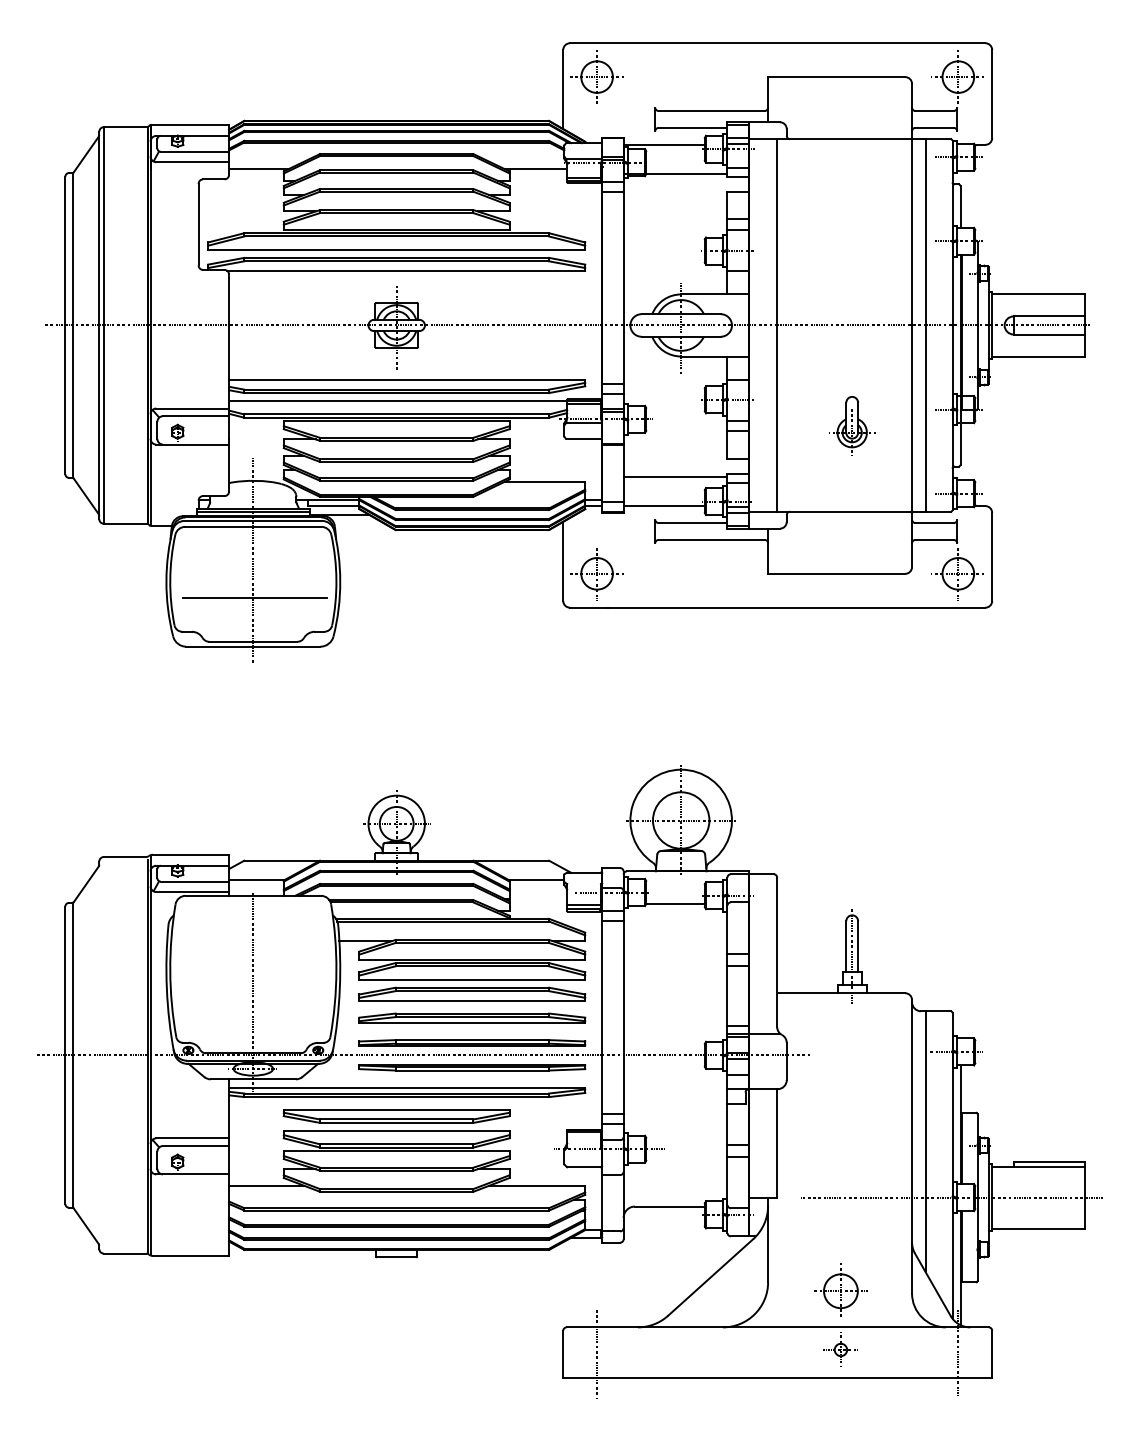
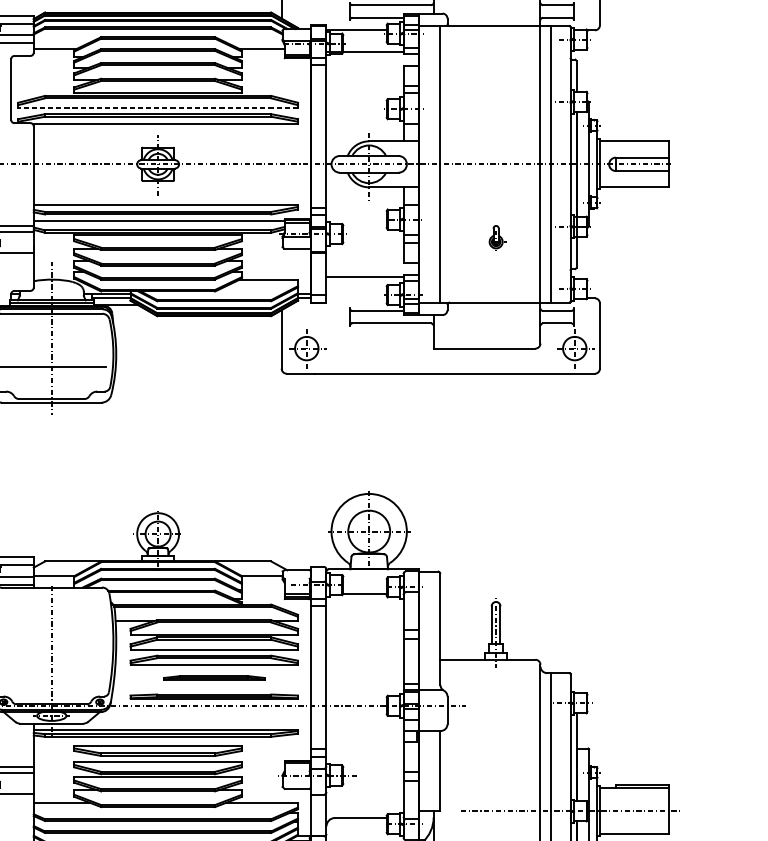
line: (396, 249) -> (157, 107), solid -> dashed
part: (852, 425) -> (496, 238), size x0.6
line: (663, 506) -> (356, 298), removed
part: (472, 1017) -> (214, 677), size x0.6
part: (472, 1067) -> (214, 714), removed

